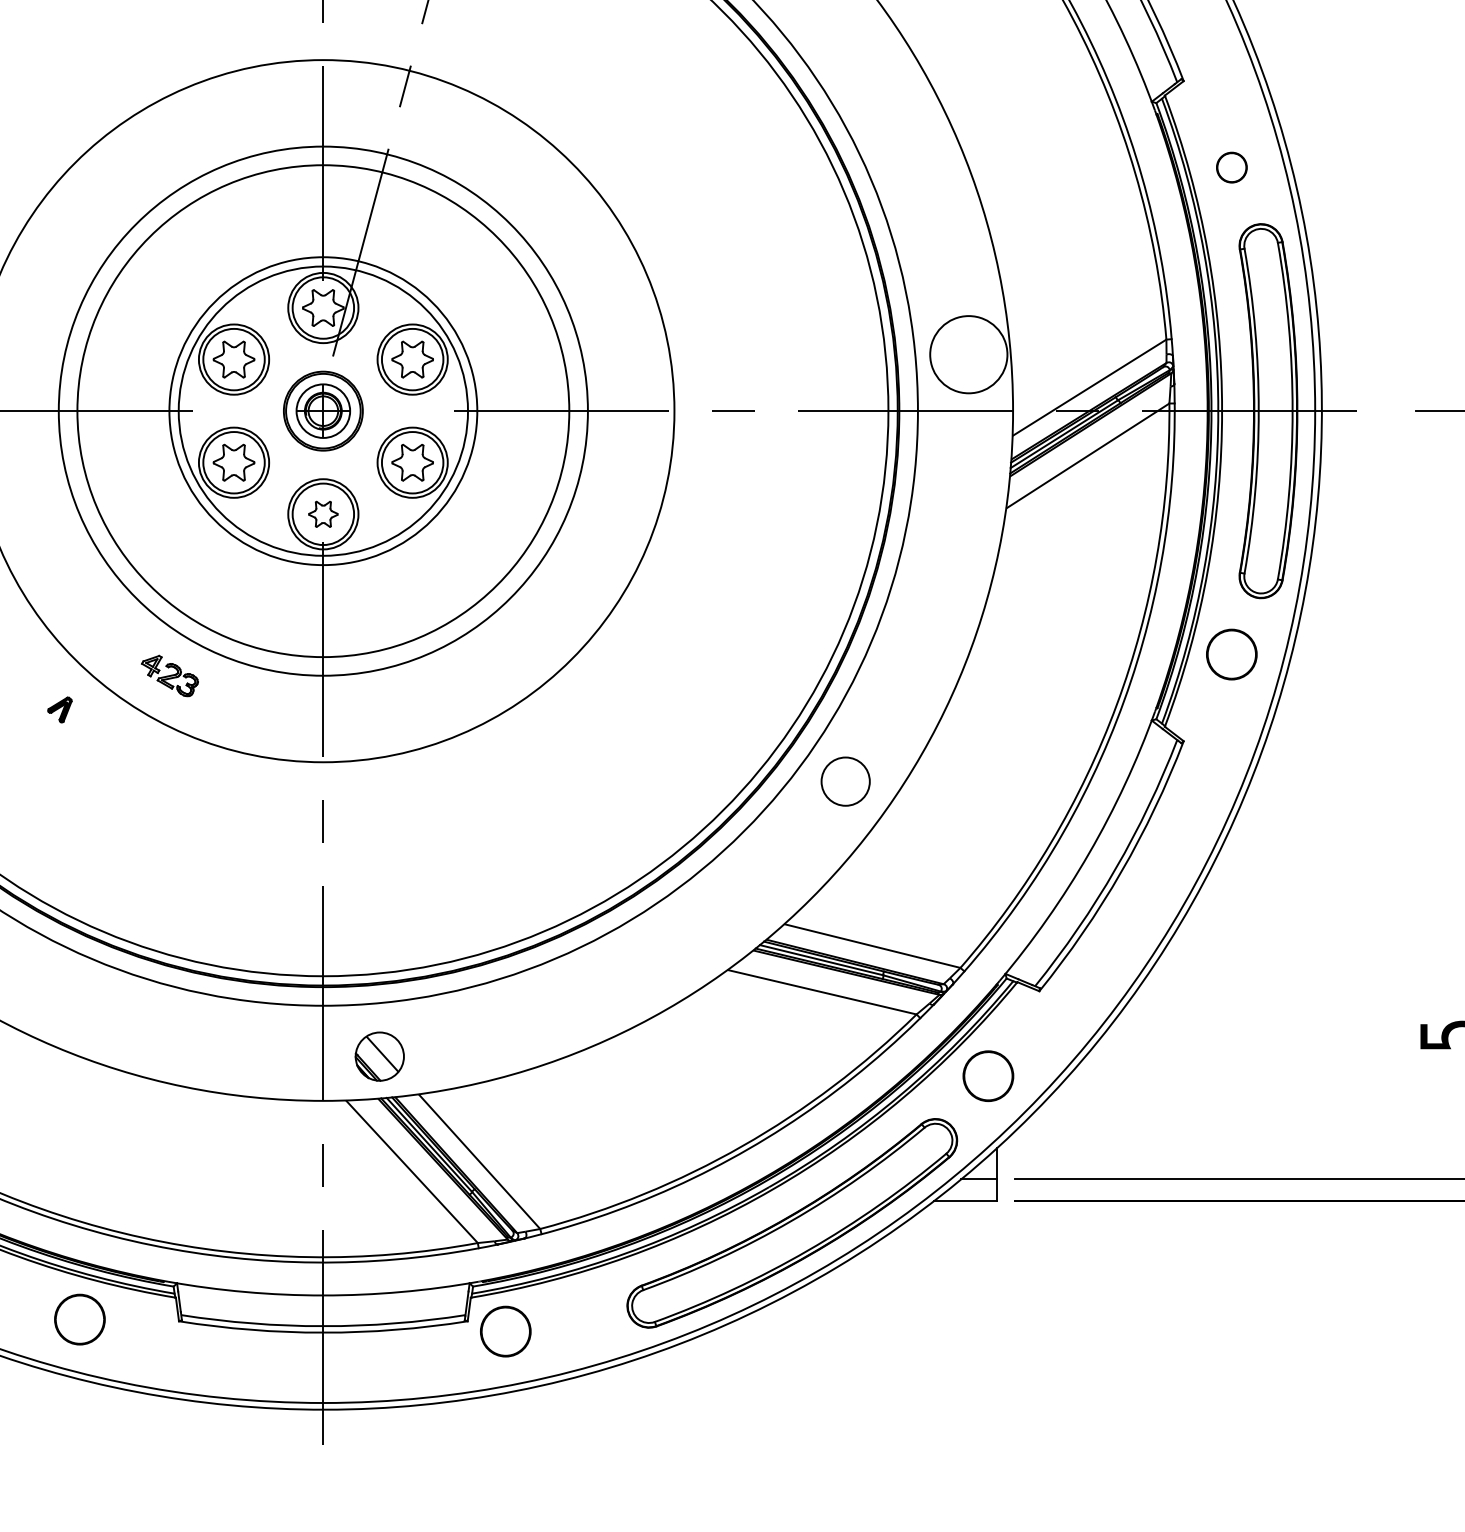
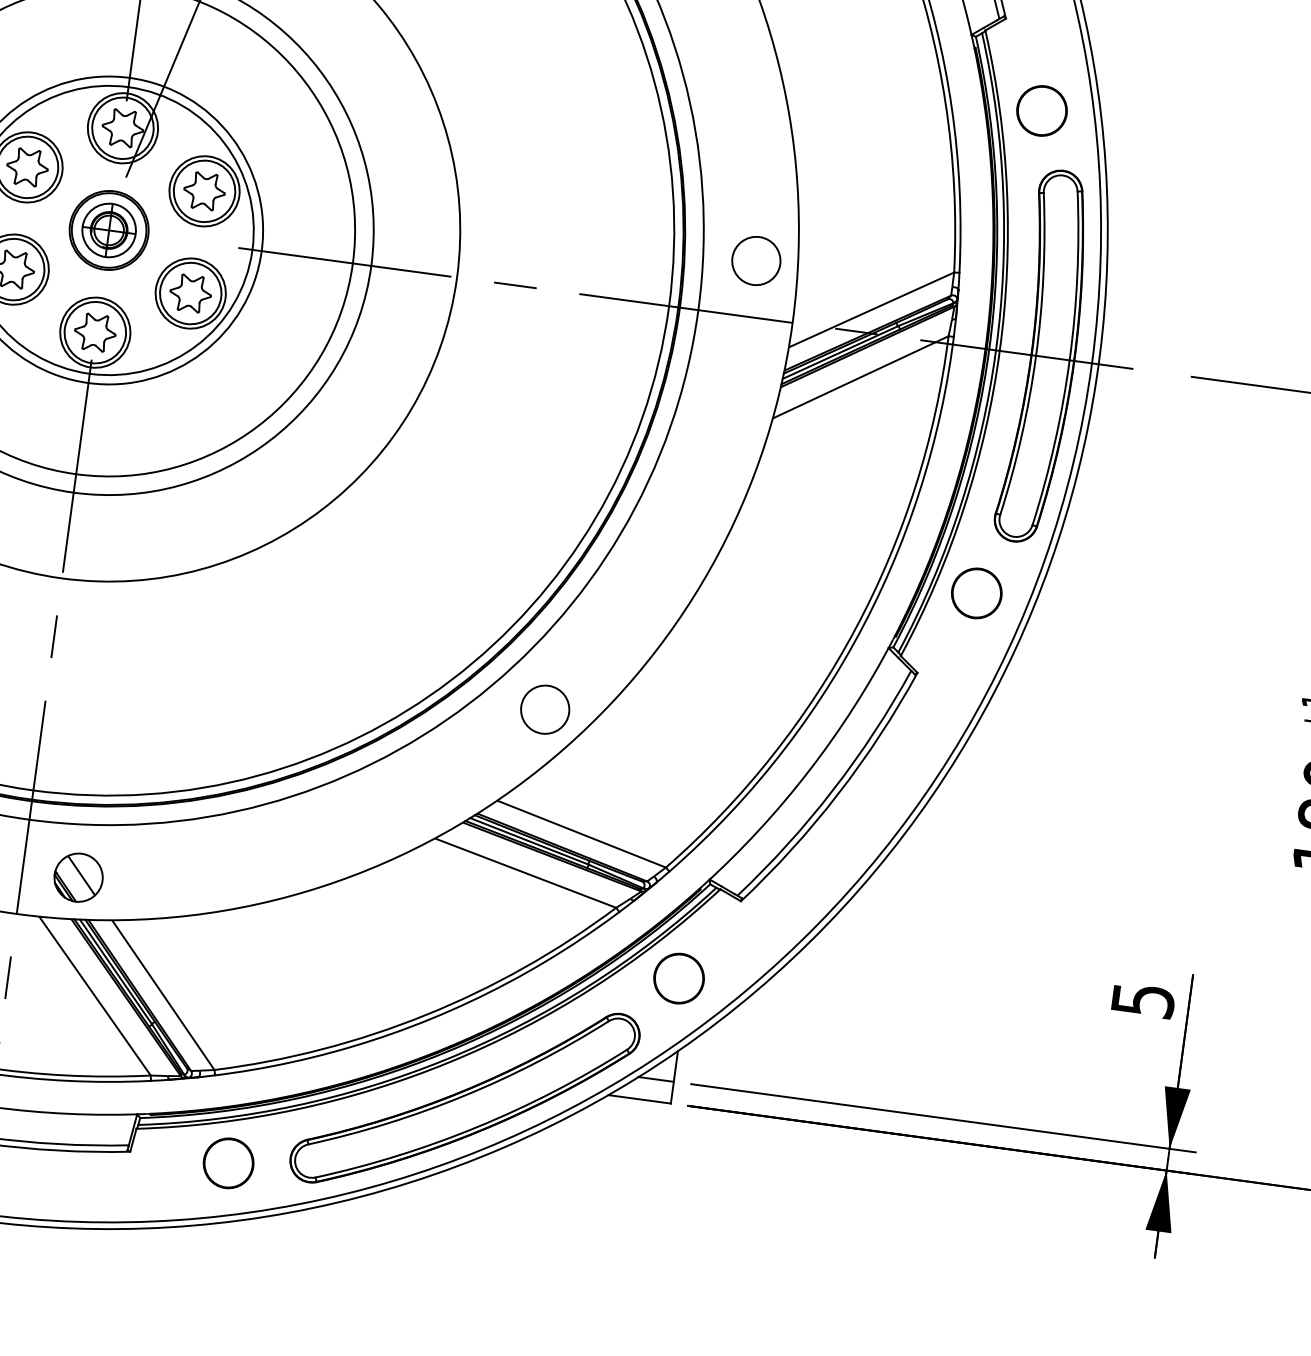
part: (1231, 167) -> (1041, 110), size x1.67
circle: (968, 354) -> (756, 260), size x0.62
part: (323, 514) -> (95, 332), size x1.43
circle: (845, 781) -> (545, 709), moved
part: (505, 1331) -> (228, 1163), moved

